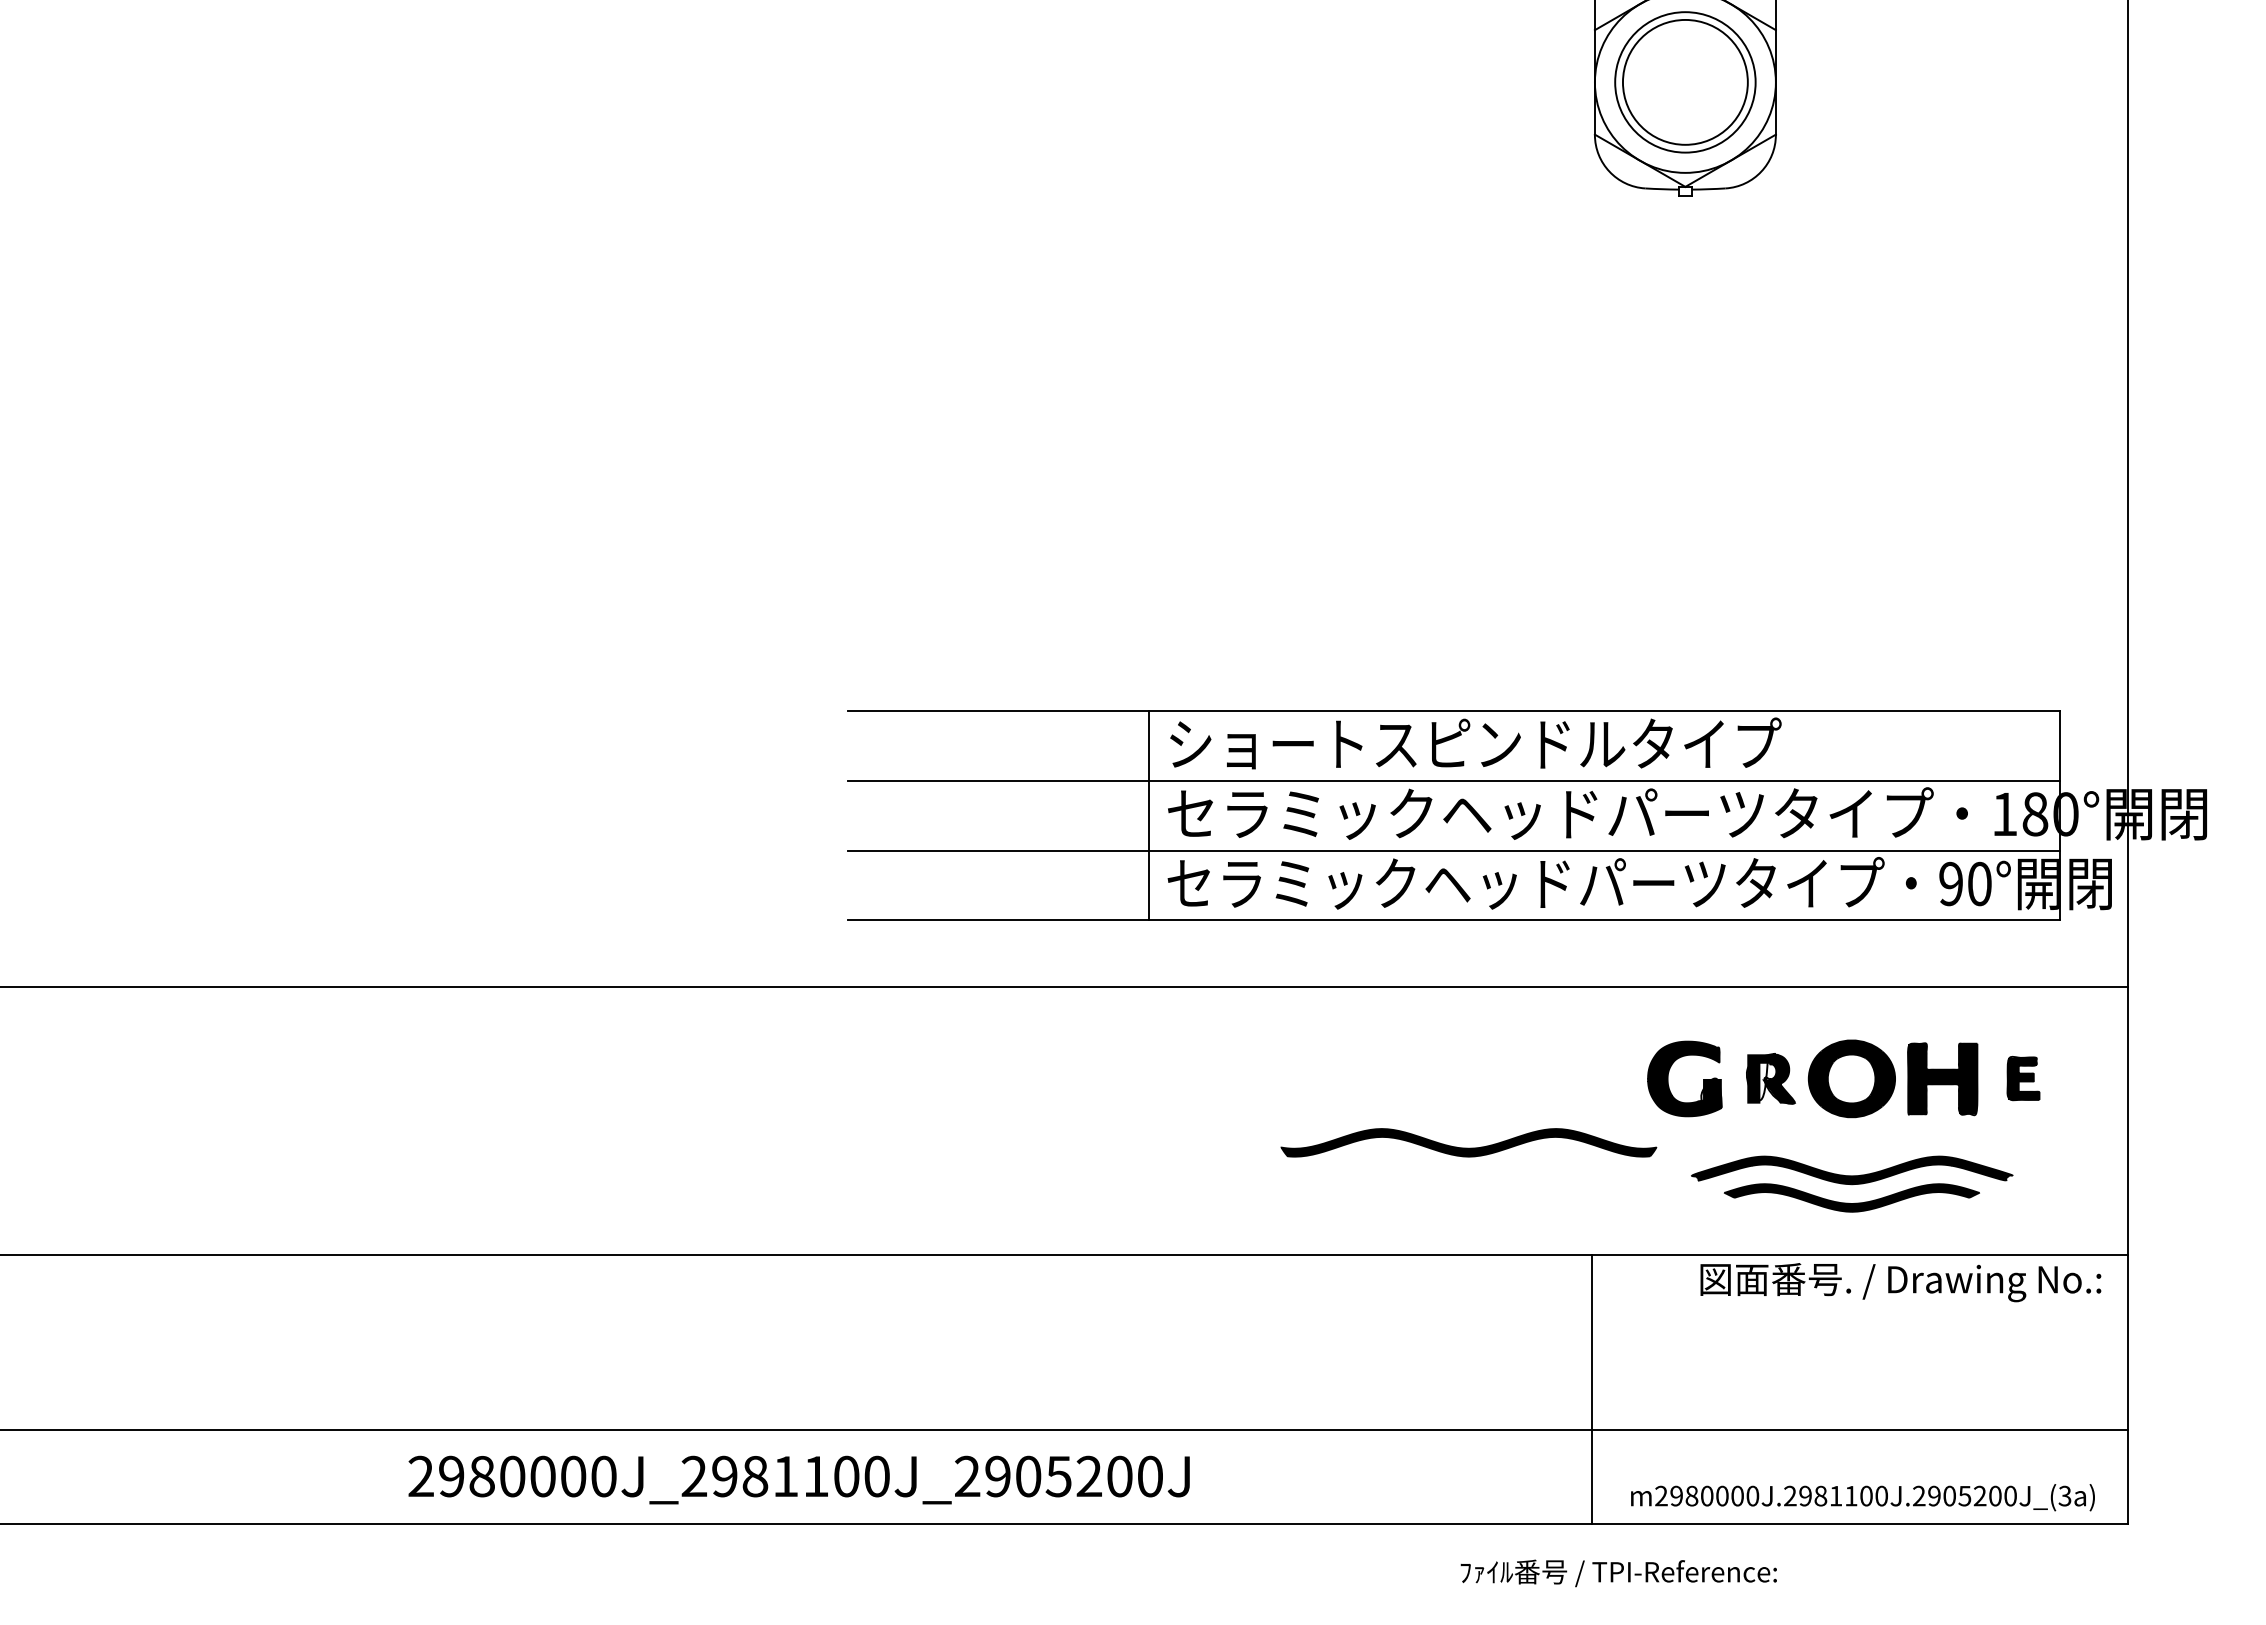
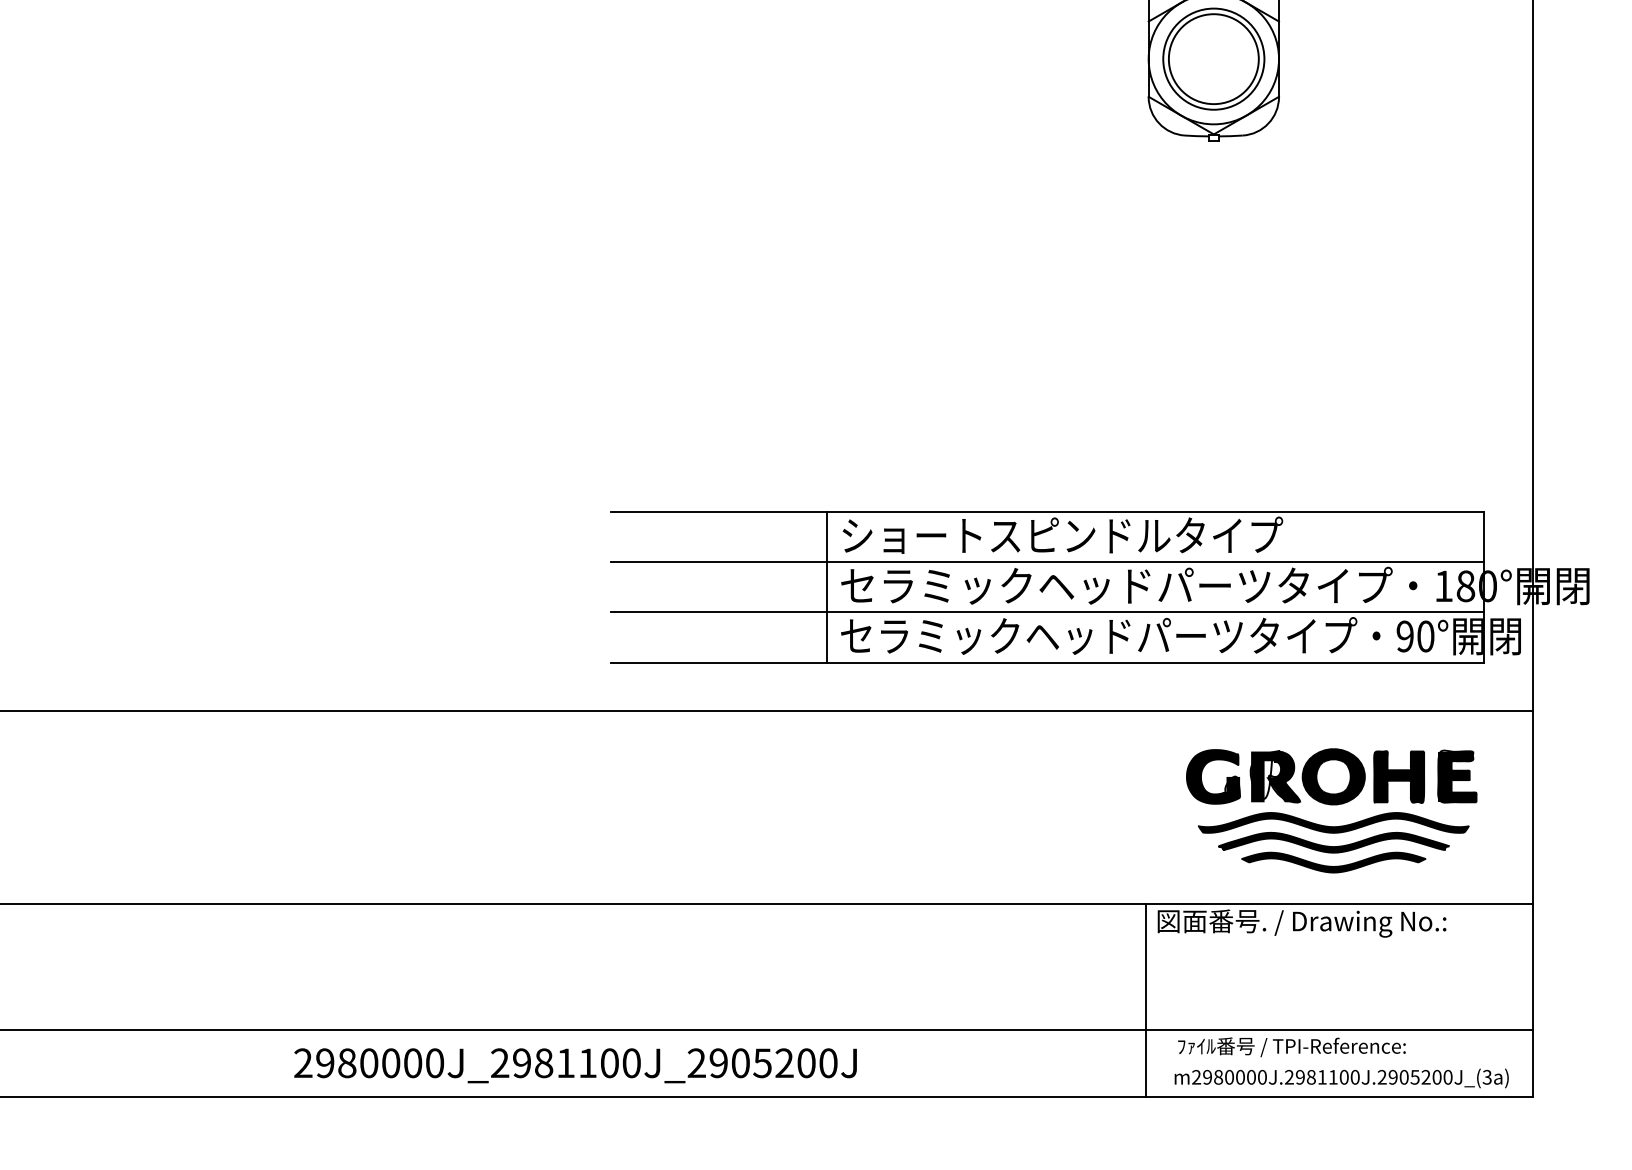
part: (1770, 1078) -> (1275, 776), size x1.43
part: (2023, 1078) -> (1457, 776), size x1.67
part: (1468, 1142) -> (1333, 822), moved
text: (1900, 1282) -> (1301, 923), moved
text: (1618, 1573) -> (1291, 1047), moved

